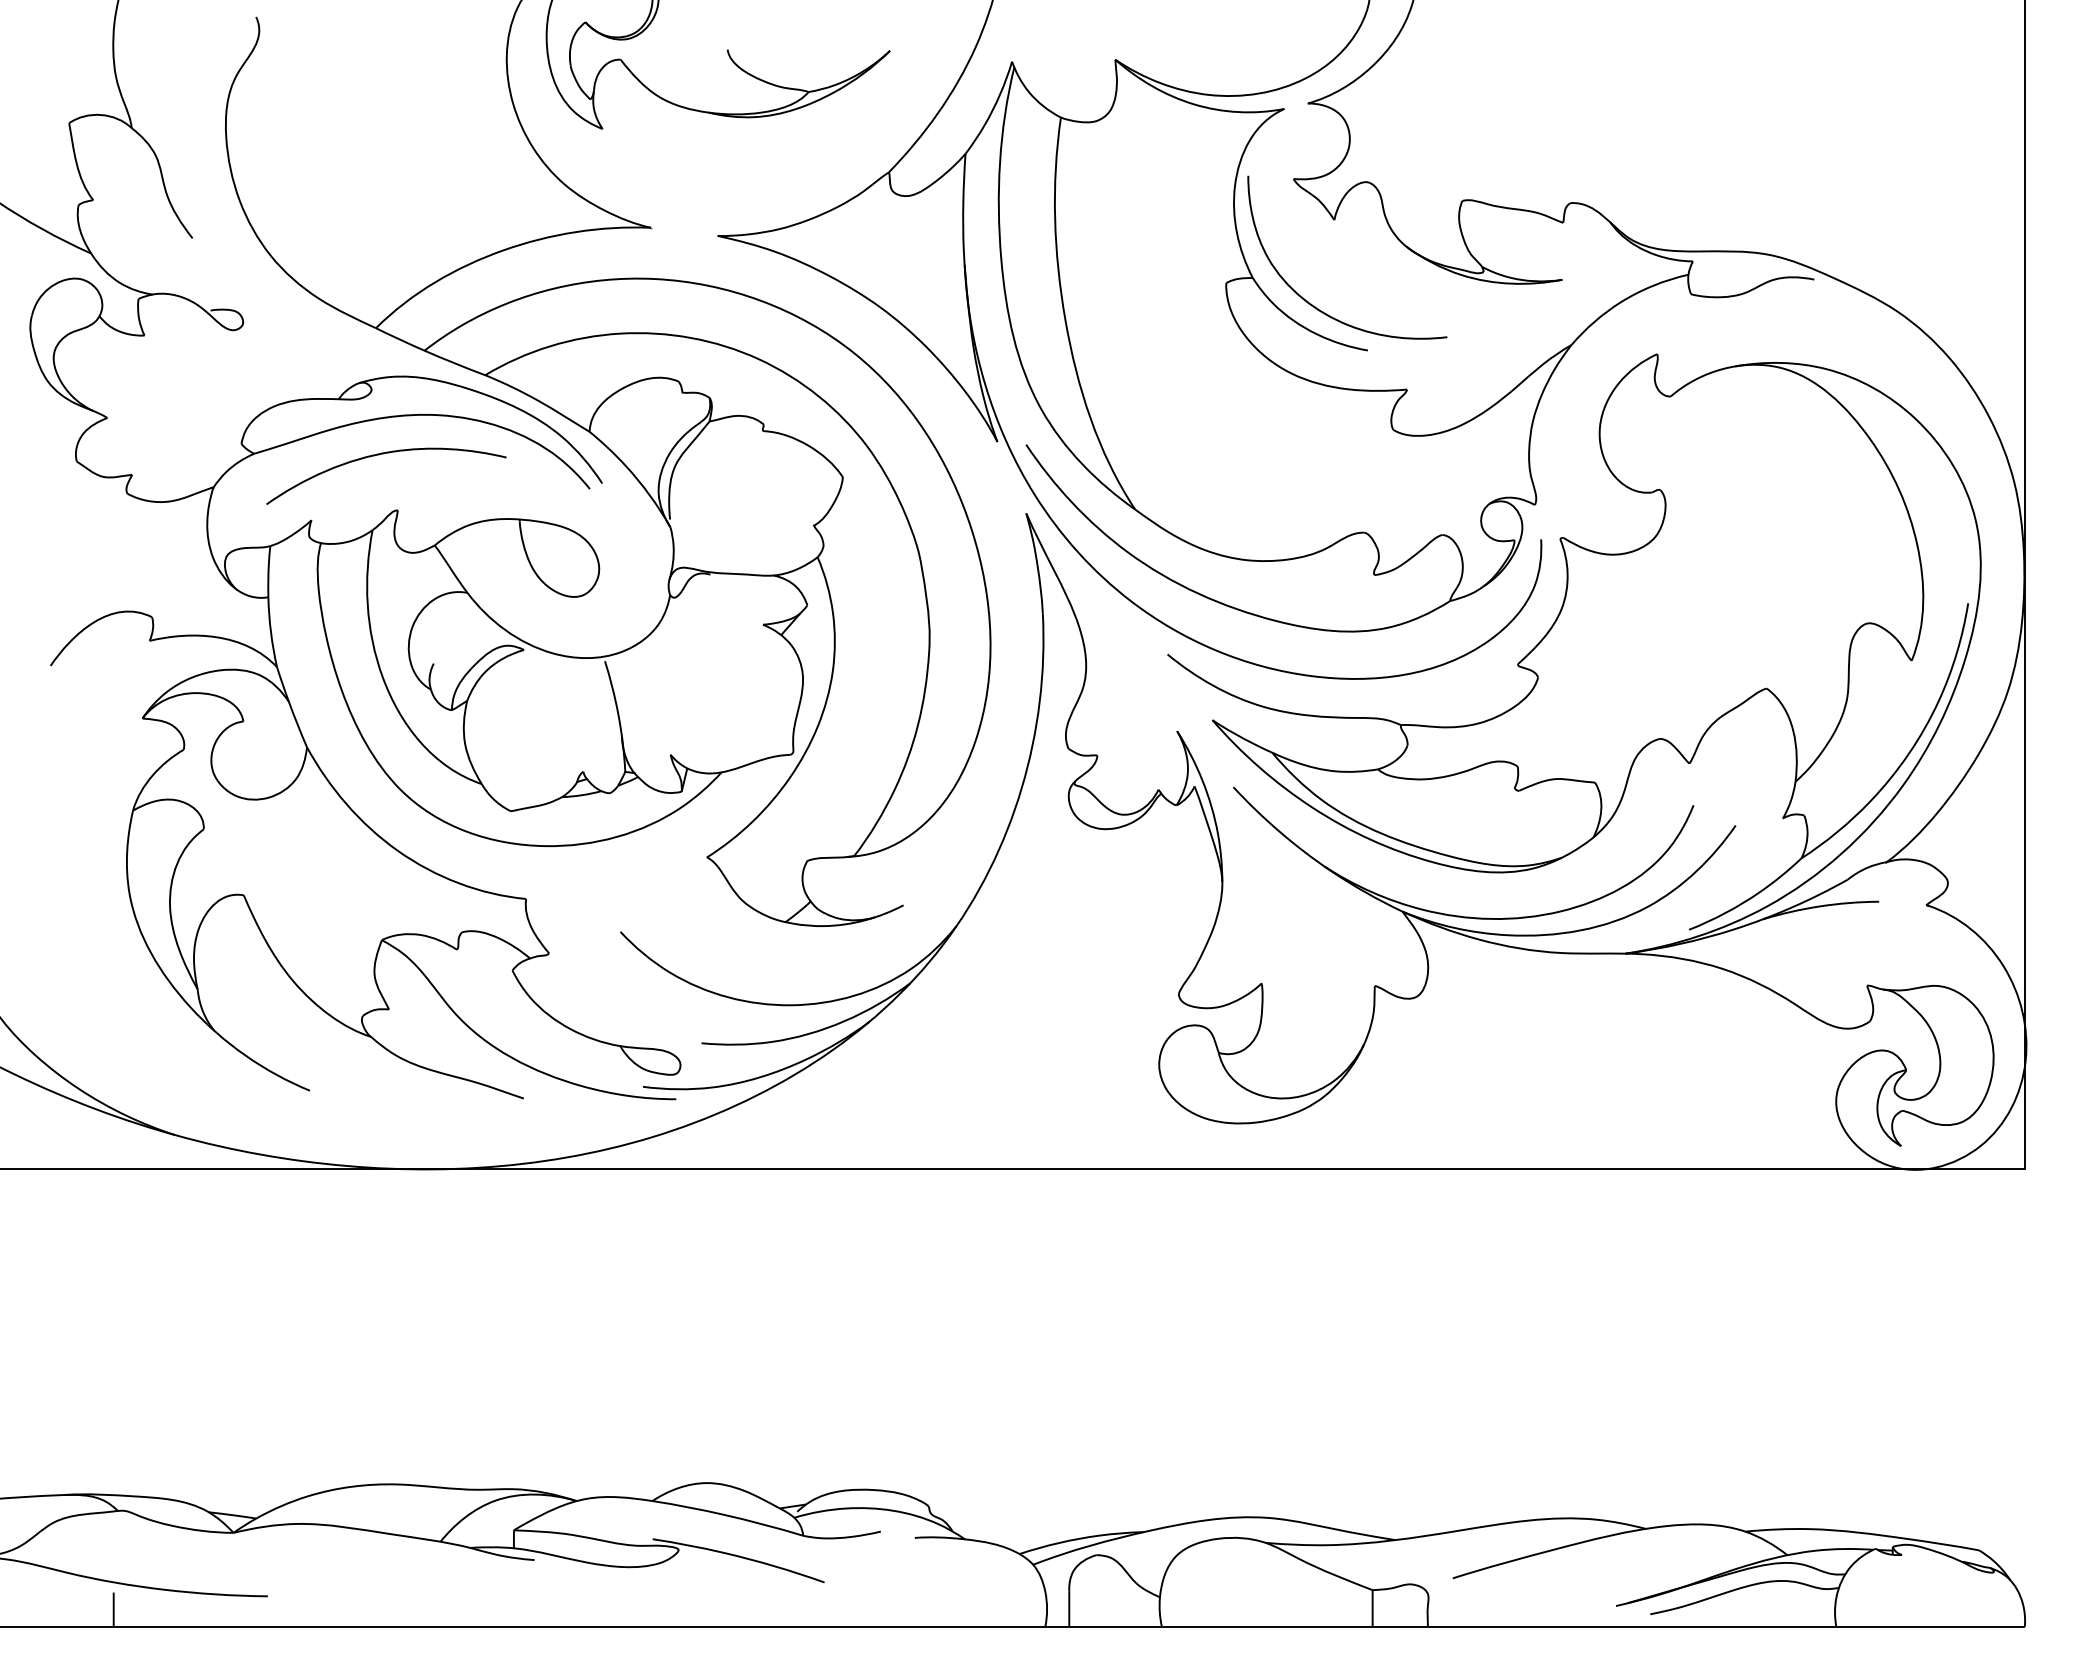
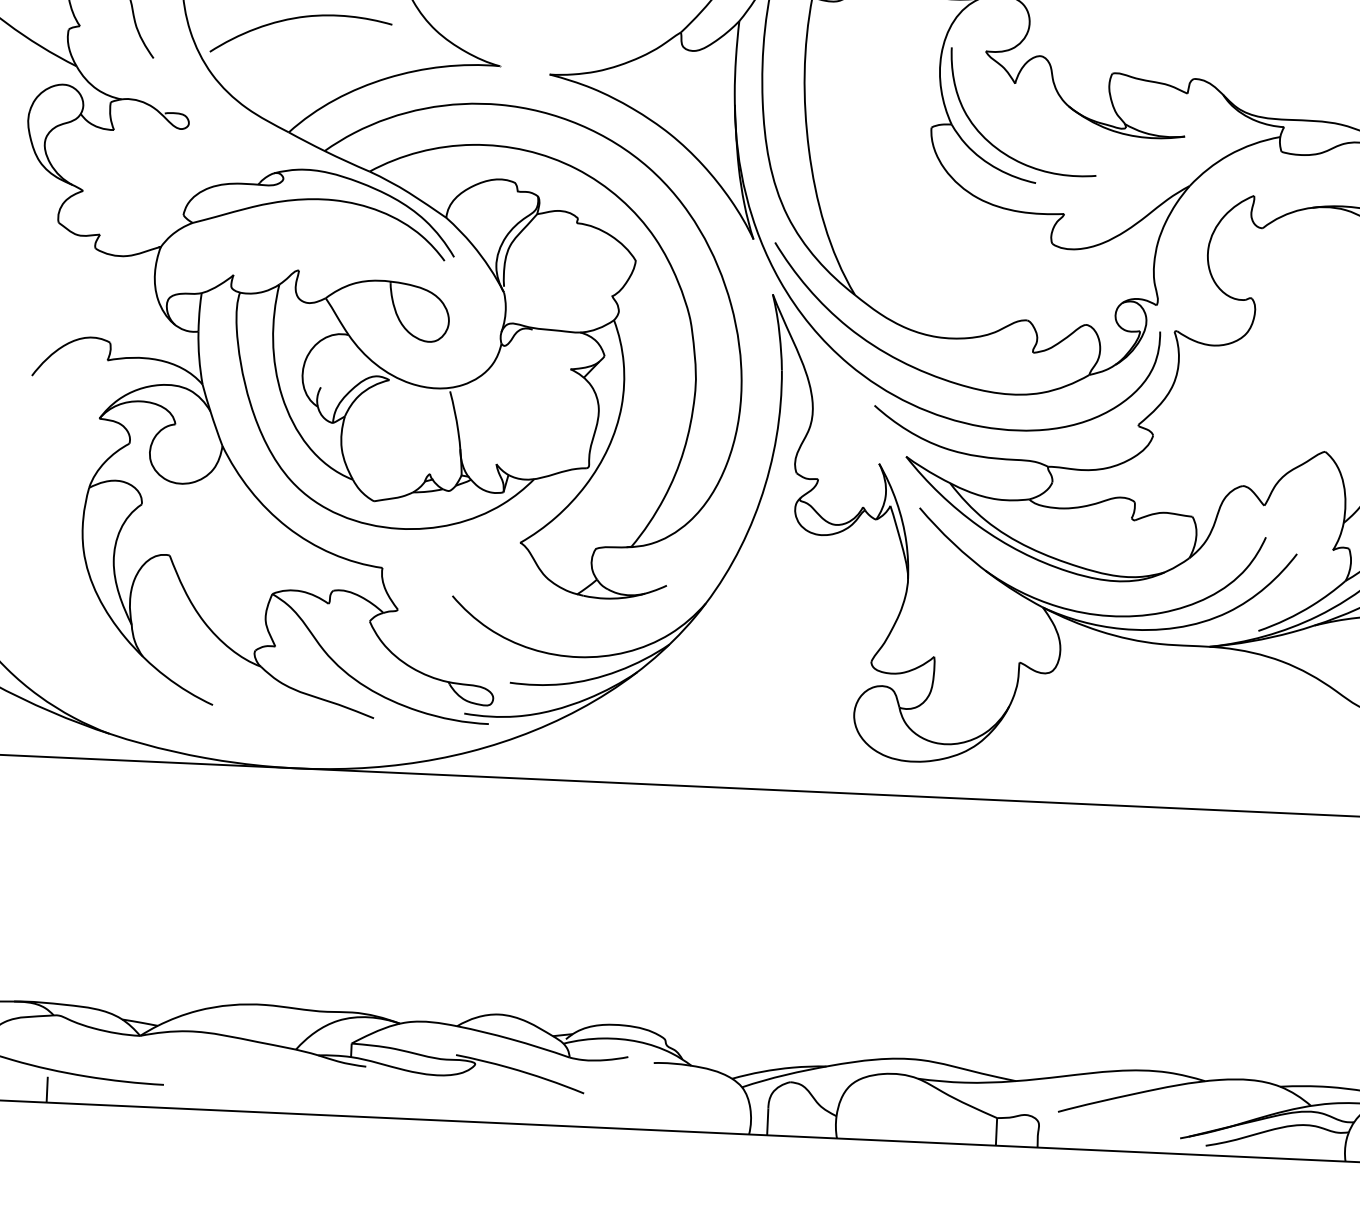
curve: (379, 455) -> (296, 18), moved

